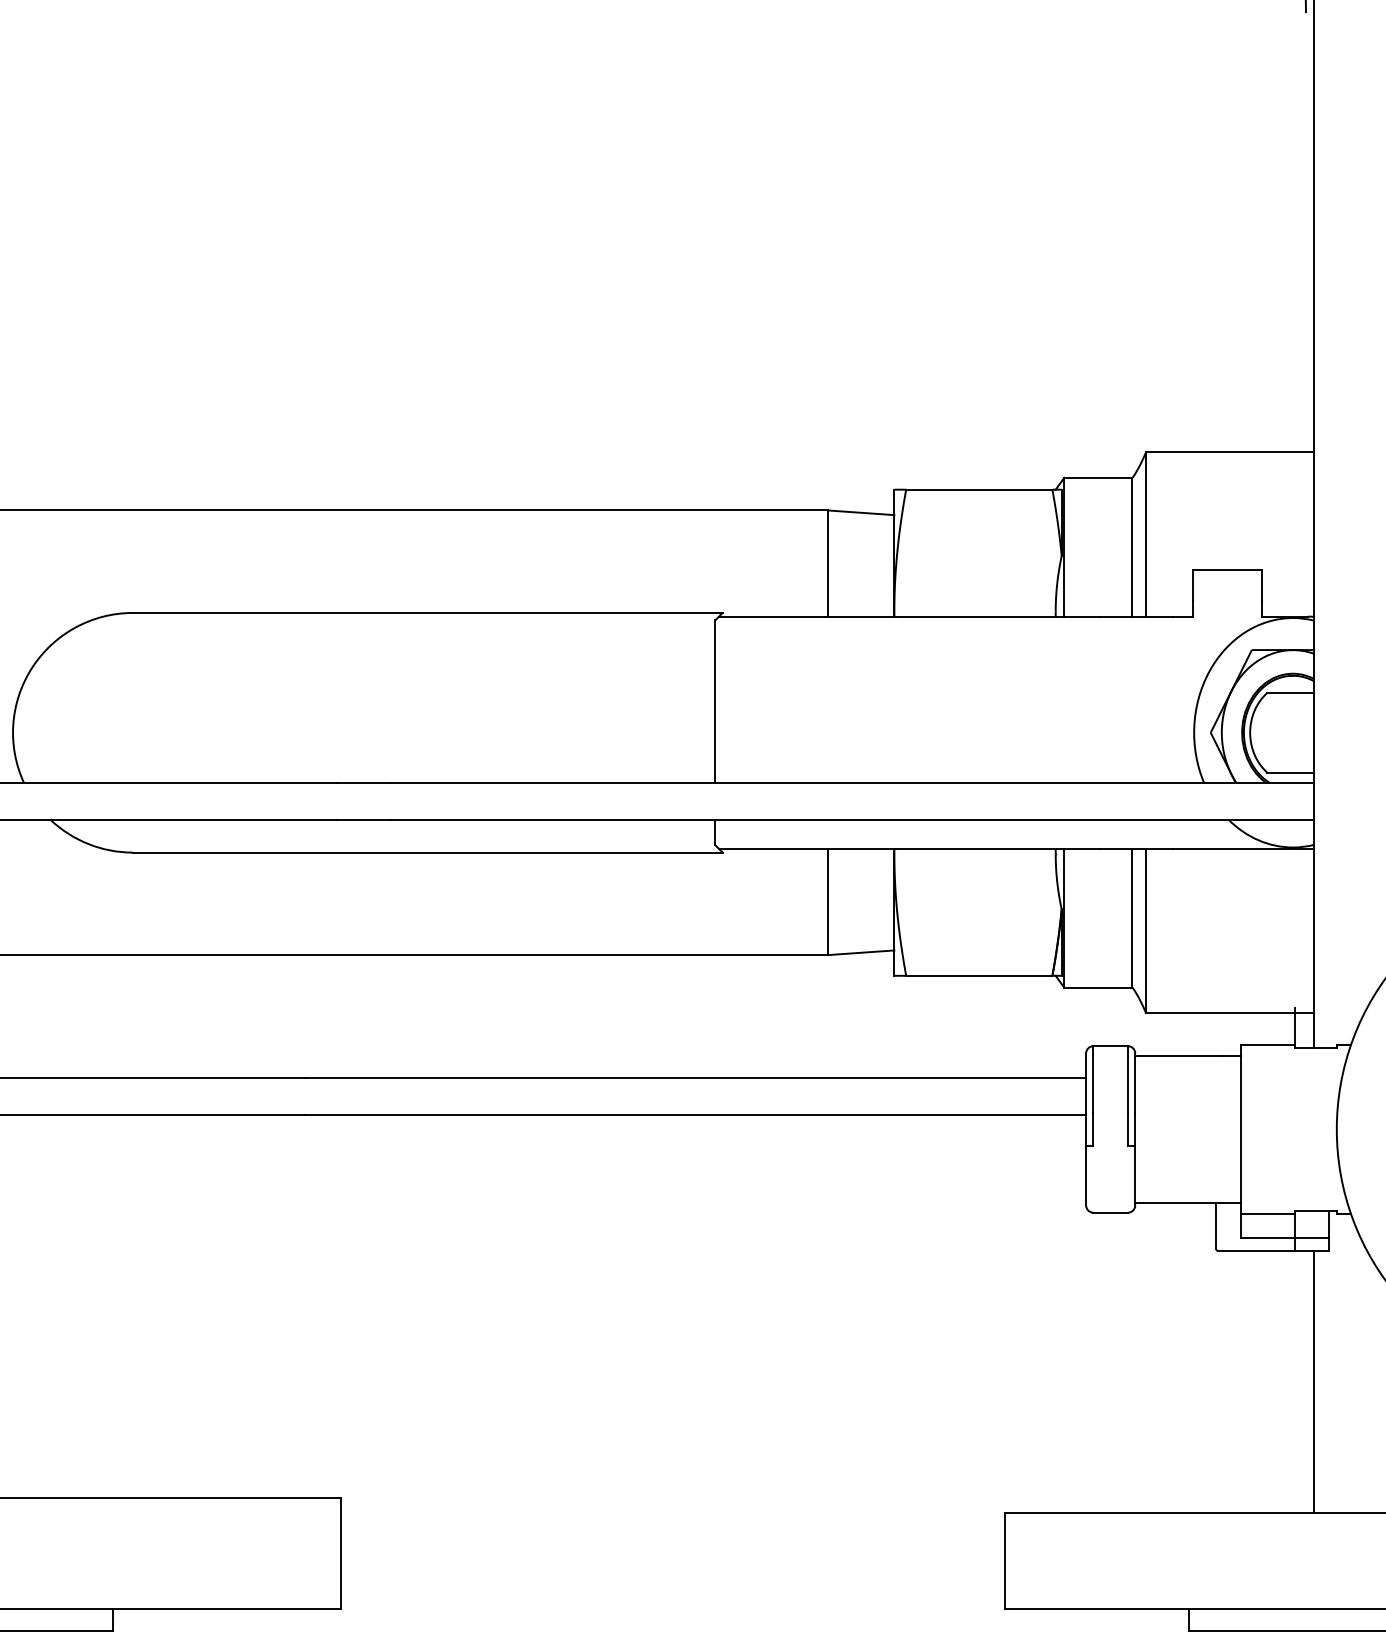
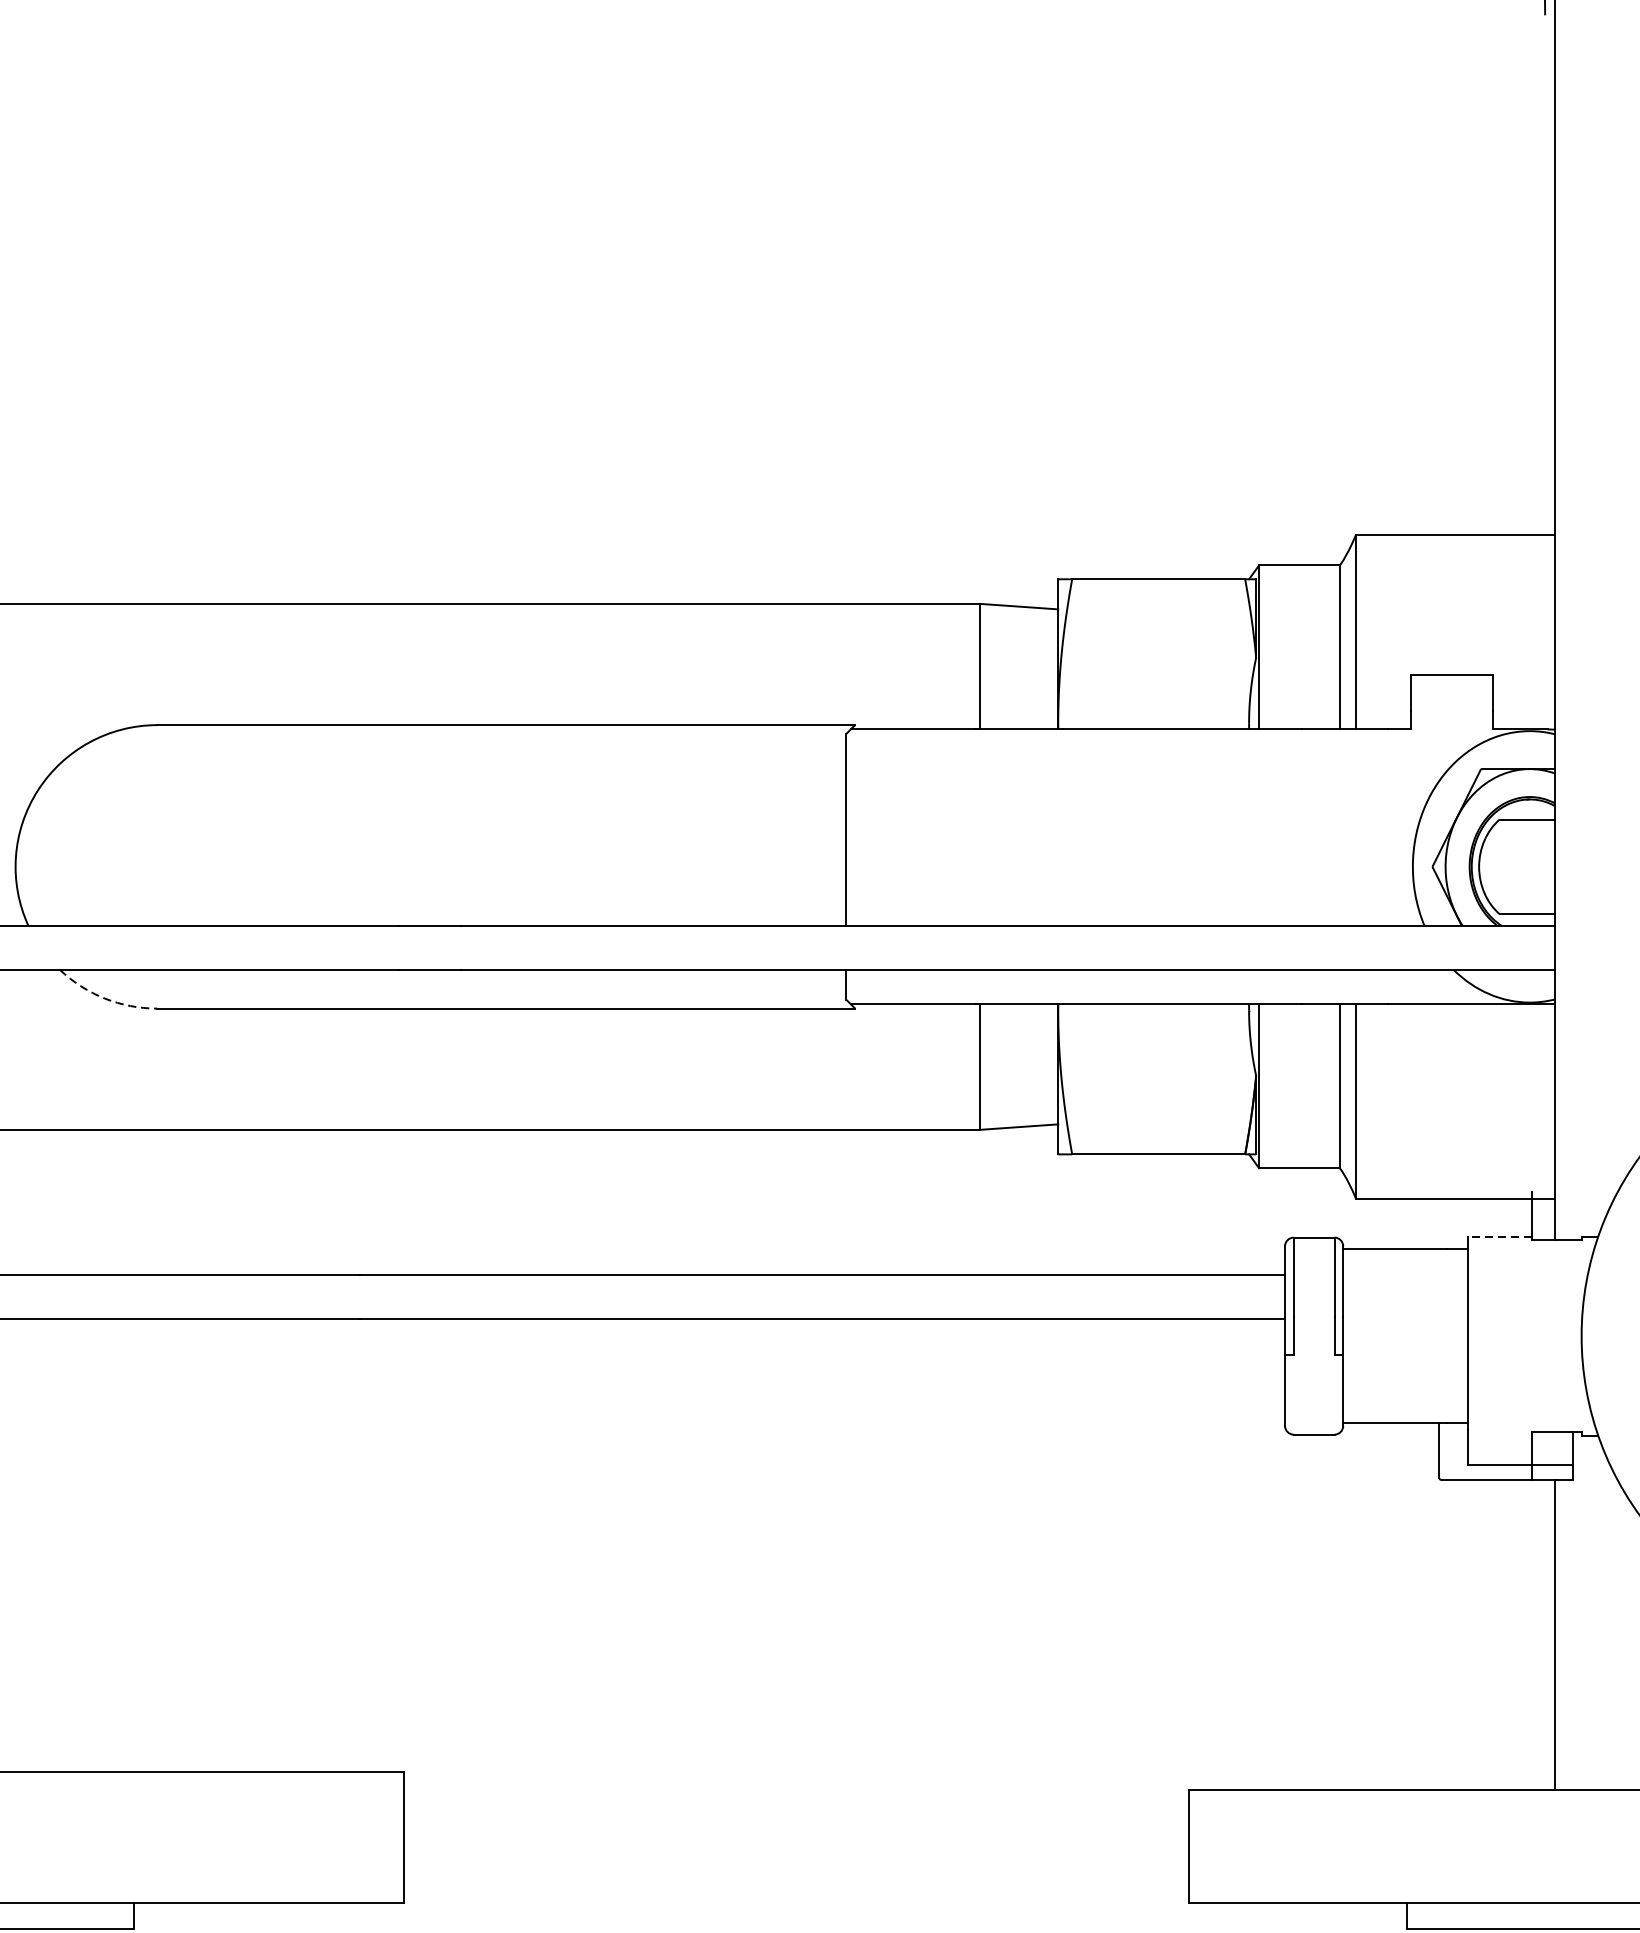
arc: (88, 844) -> (104, 999), solid -> dashed
line: (1267, 1045) -> (1499, 1236), solid -> dashed
line: (1267, 1213) -> (1499, 1435), removed

